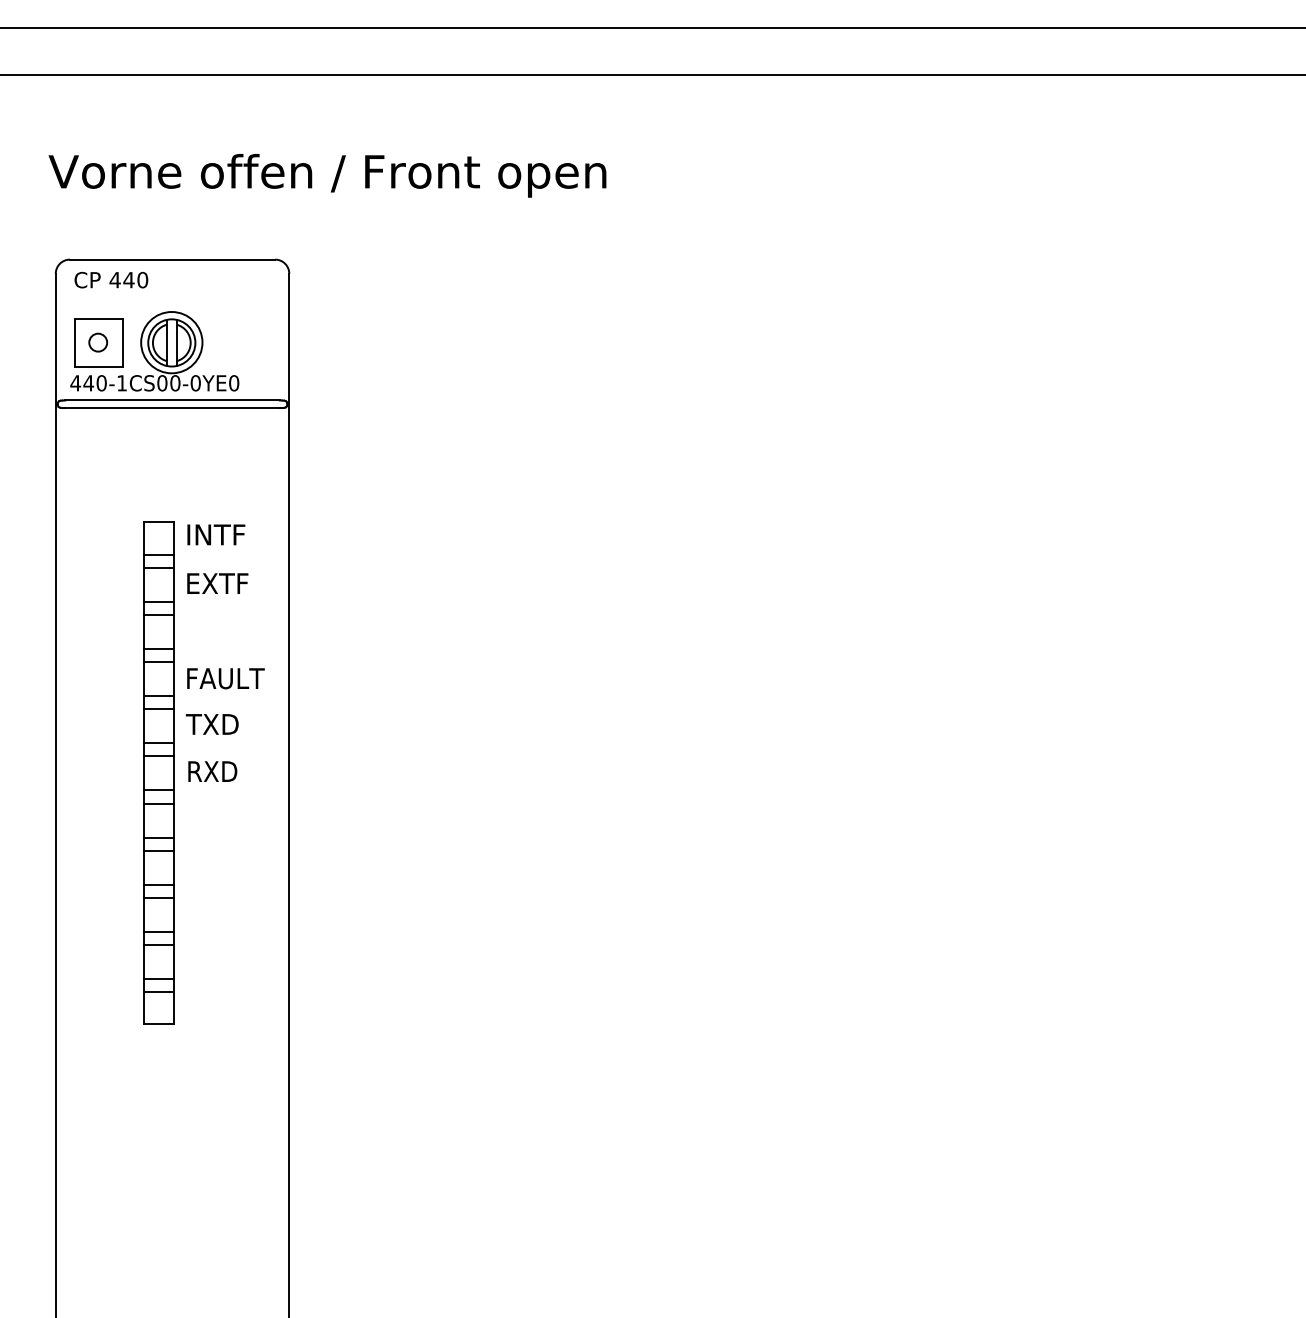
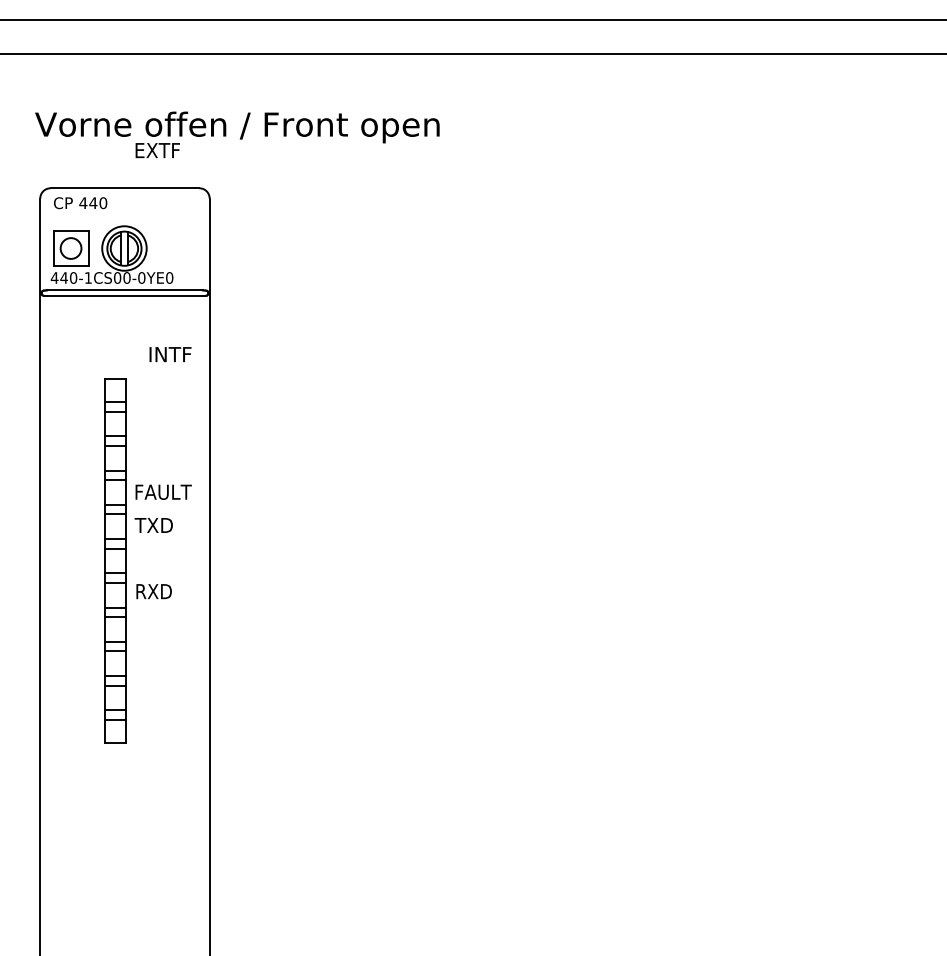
circle: (98, 342) -> (71, 248), size x1.6
text: (216, 534) -> (170, 354), moved
text: (217, 583) -> (157, 150), moved
text: (212, 771) -> (153, 591), moved

